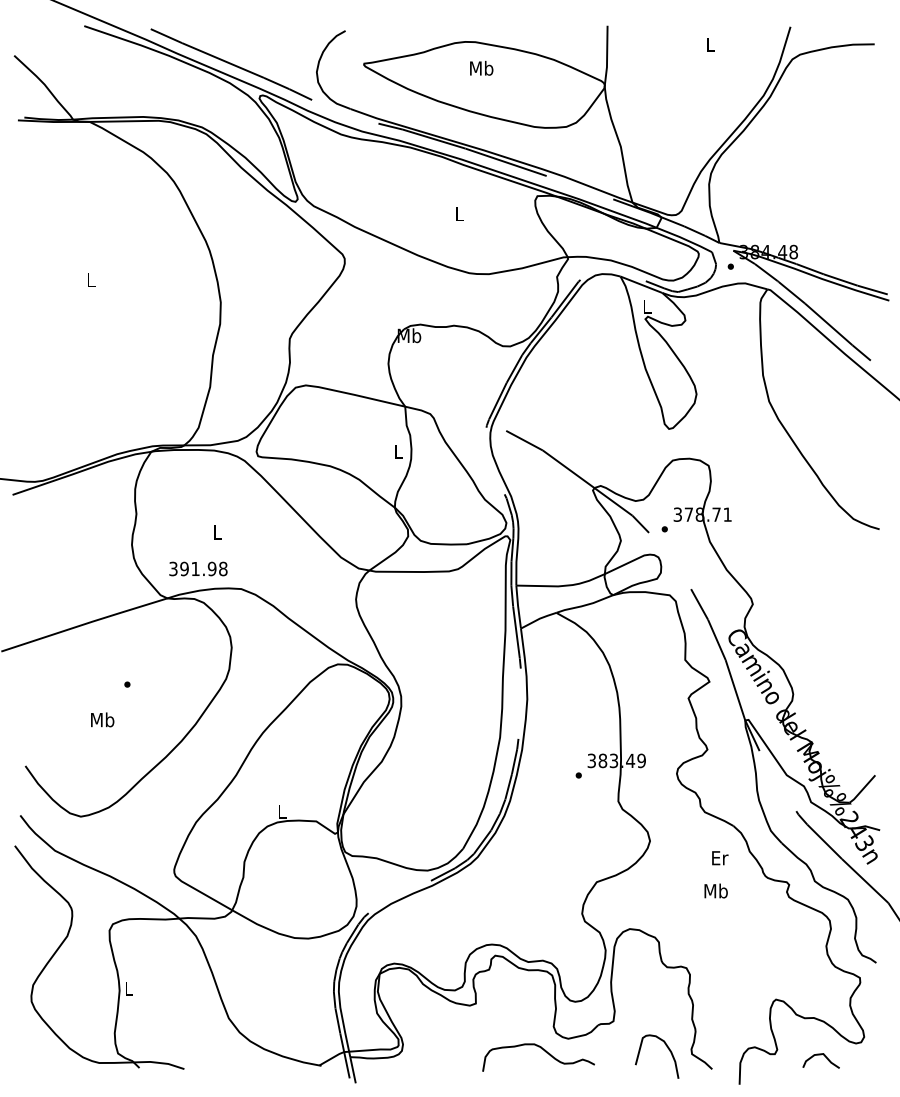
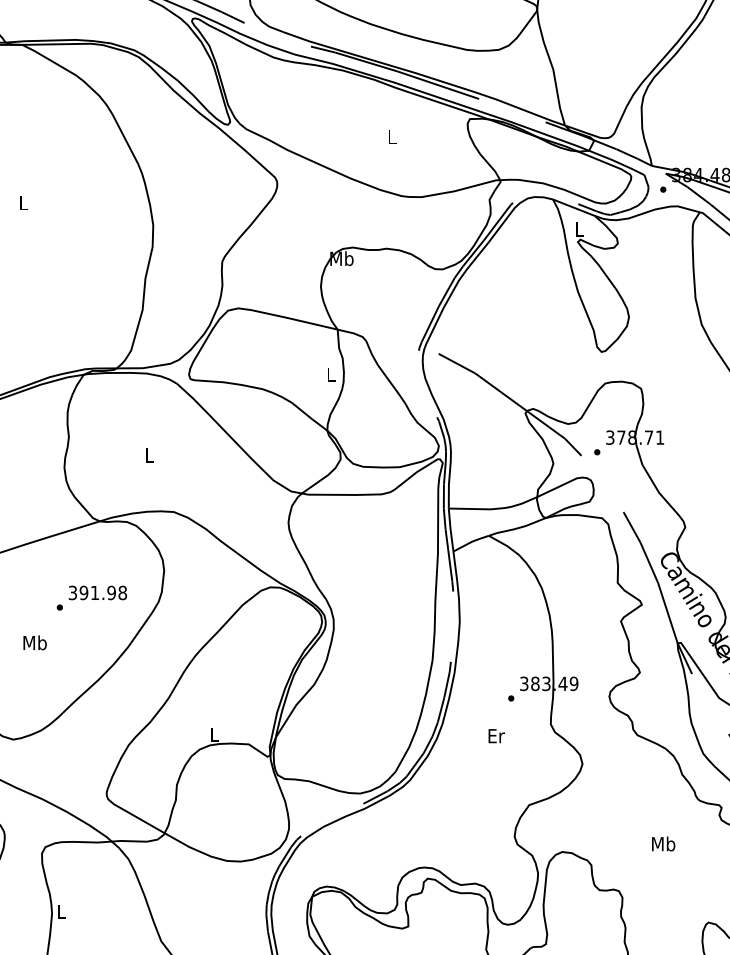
text: (198, 568) -> (97, 592), moved
text: (720, 858) -> (496, 736), moved
text: (715, 890) -> (662, 843), moved

